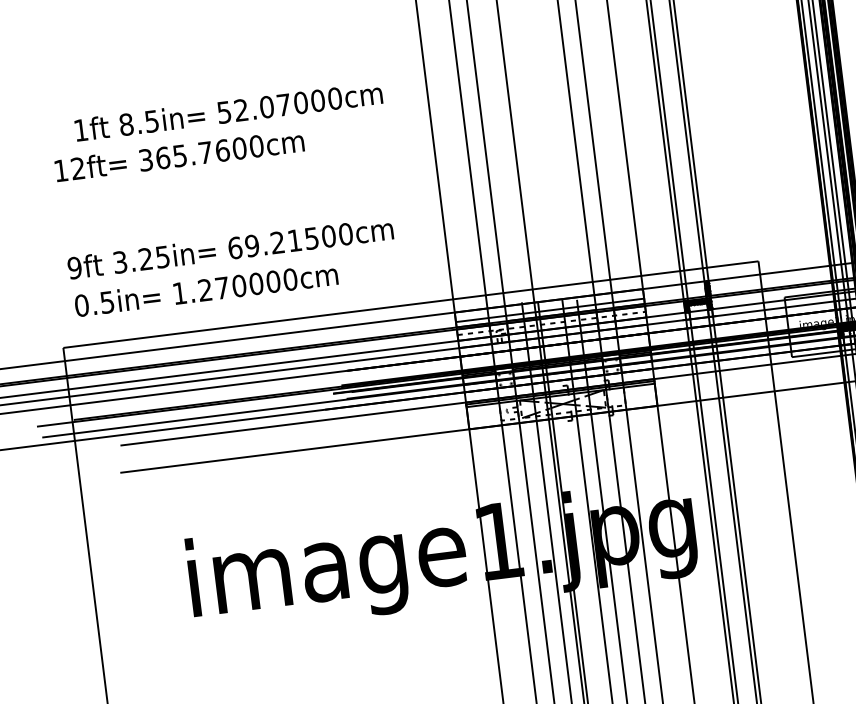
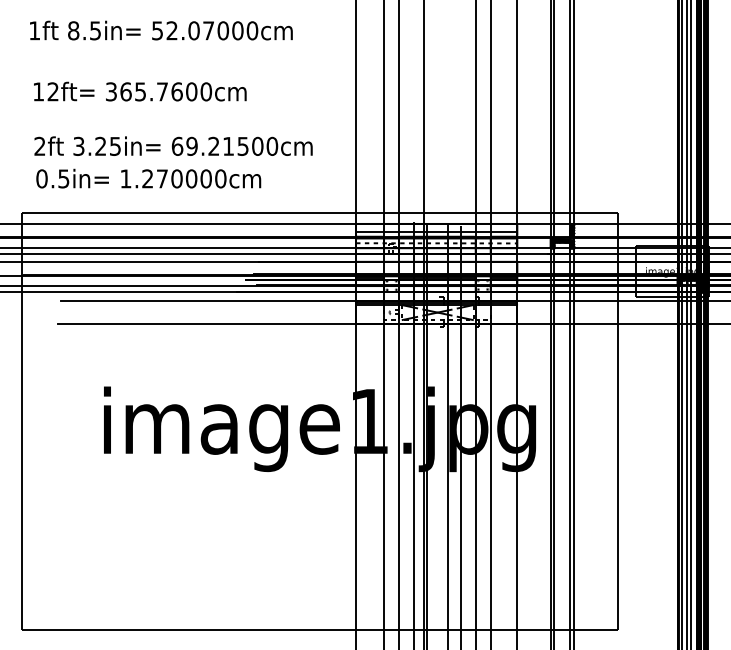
text: (228, 111) -> (161, 30), moved
text: (179, 155) -> (140, 91), moved
text: (74, 268) -> (39, 146), 9ft -> 2ft

